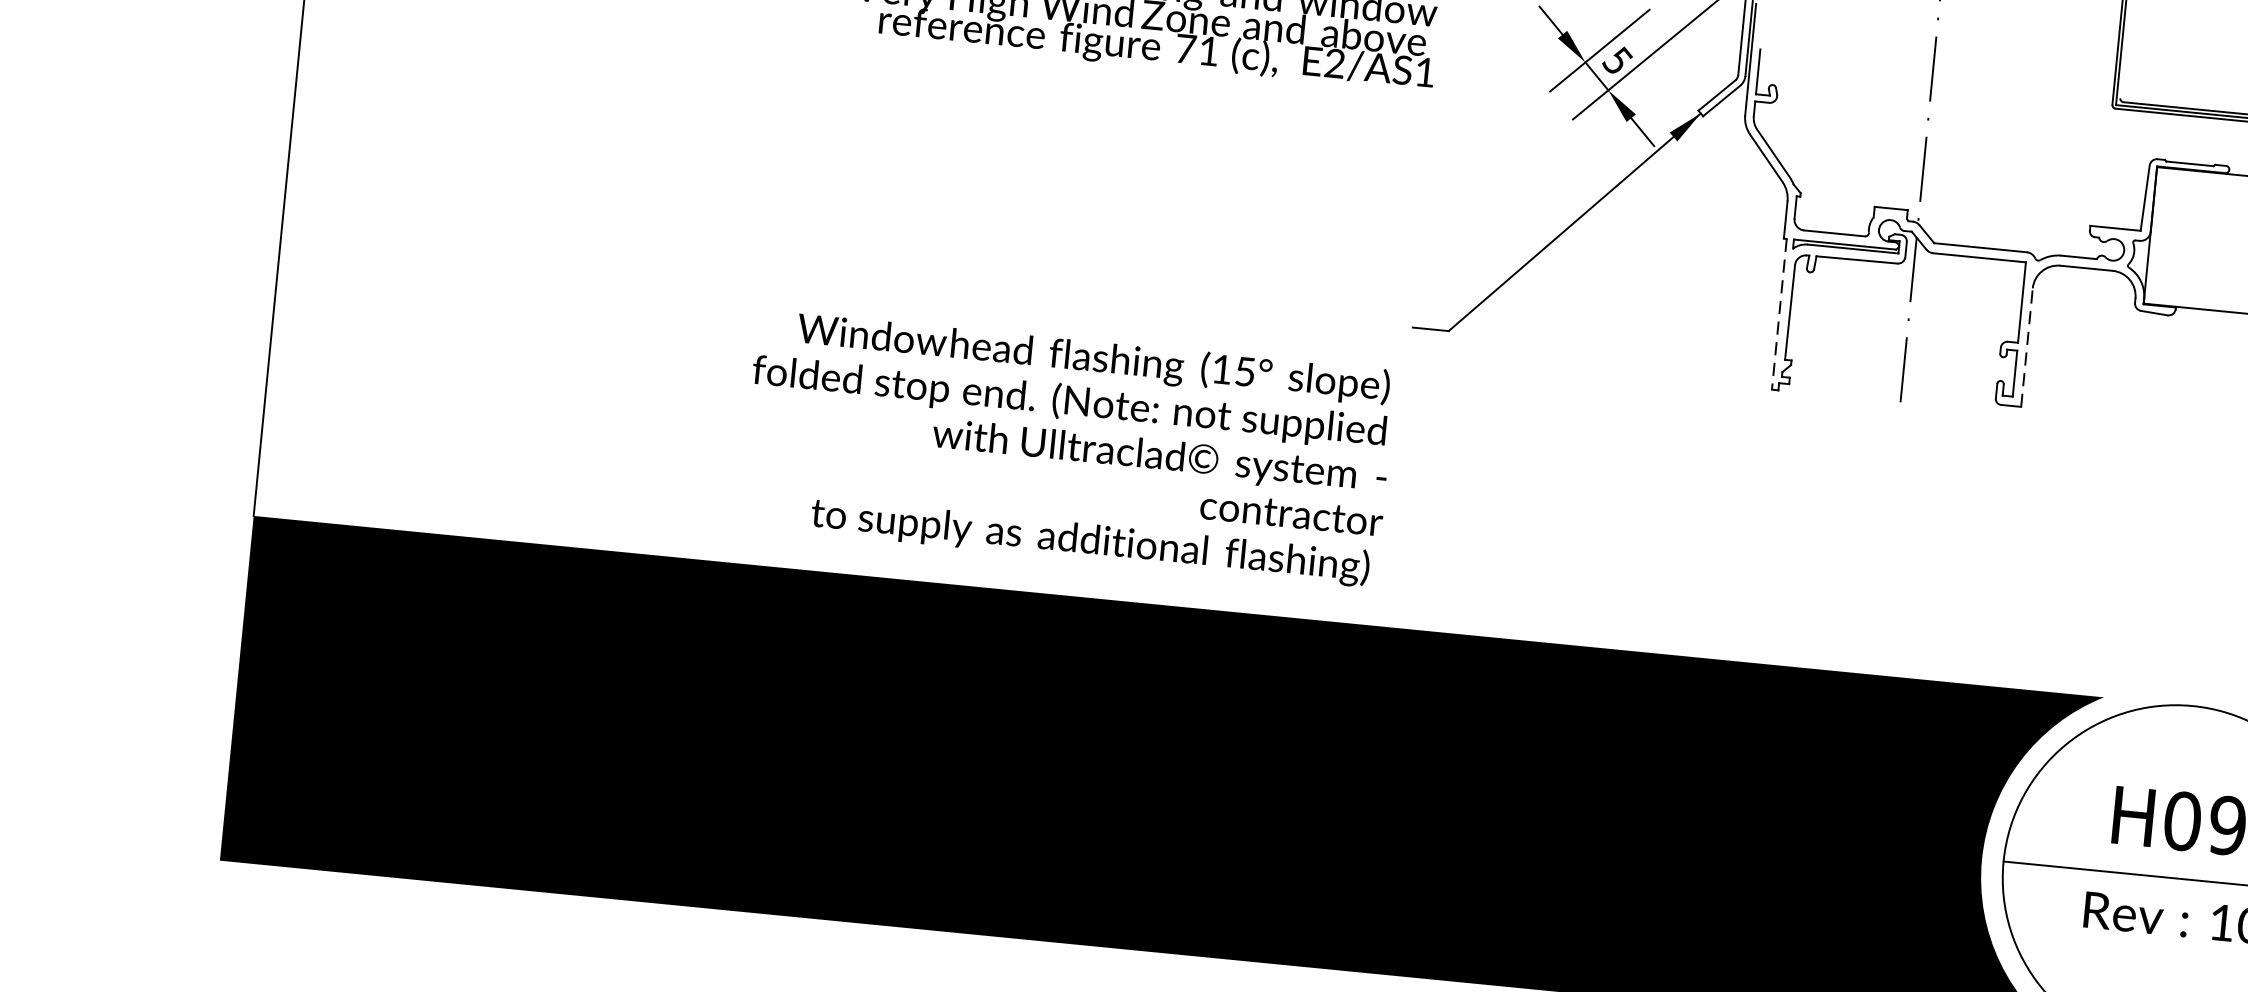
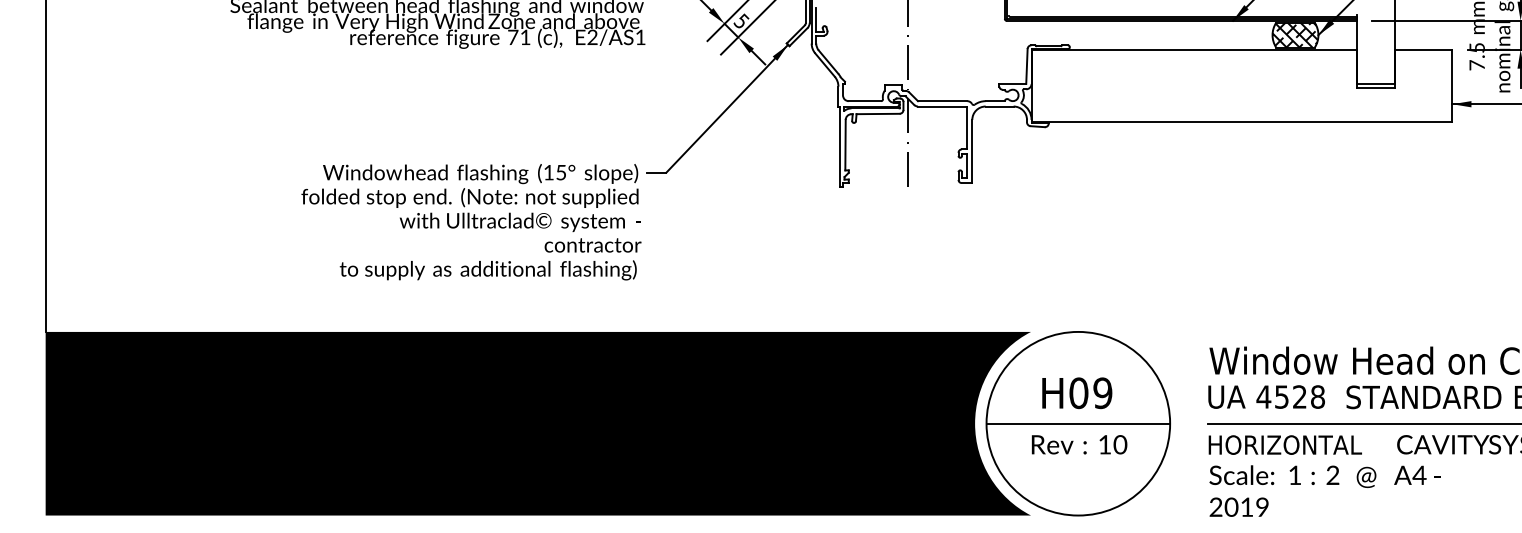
line: (1778, 315) -> (839, 147), dashed -> solid
line: (2027, 347) -> (972, 151), dashed -> solid
text: (1067, 448) -> (471, 222), moved

